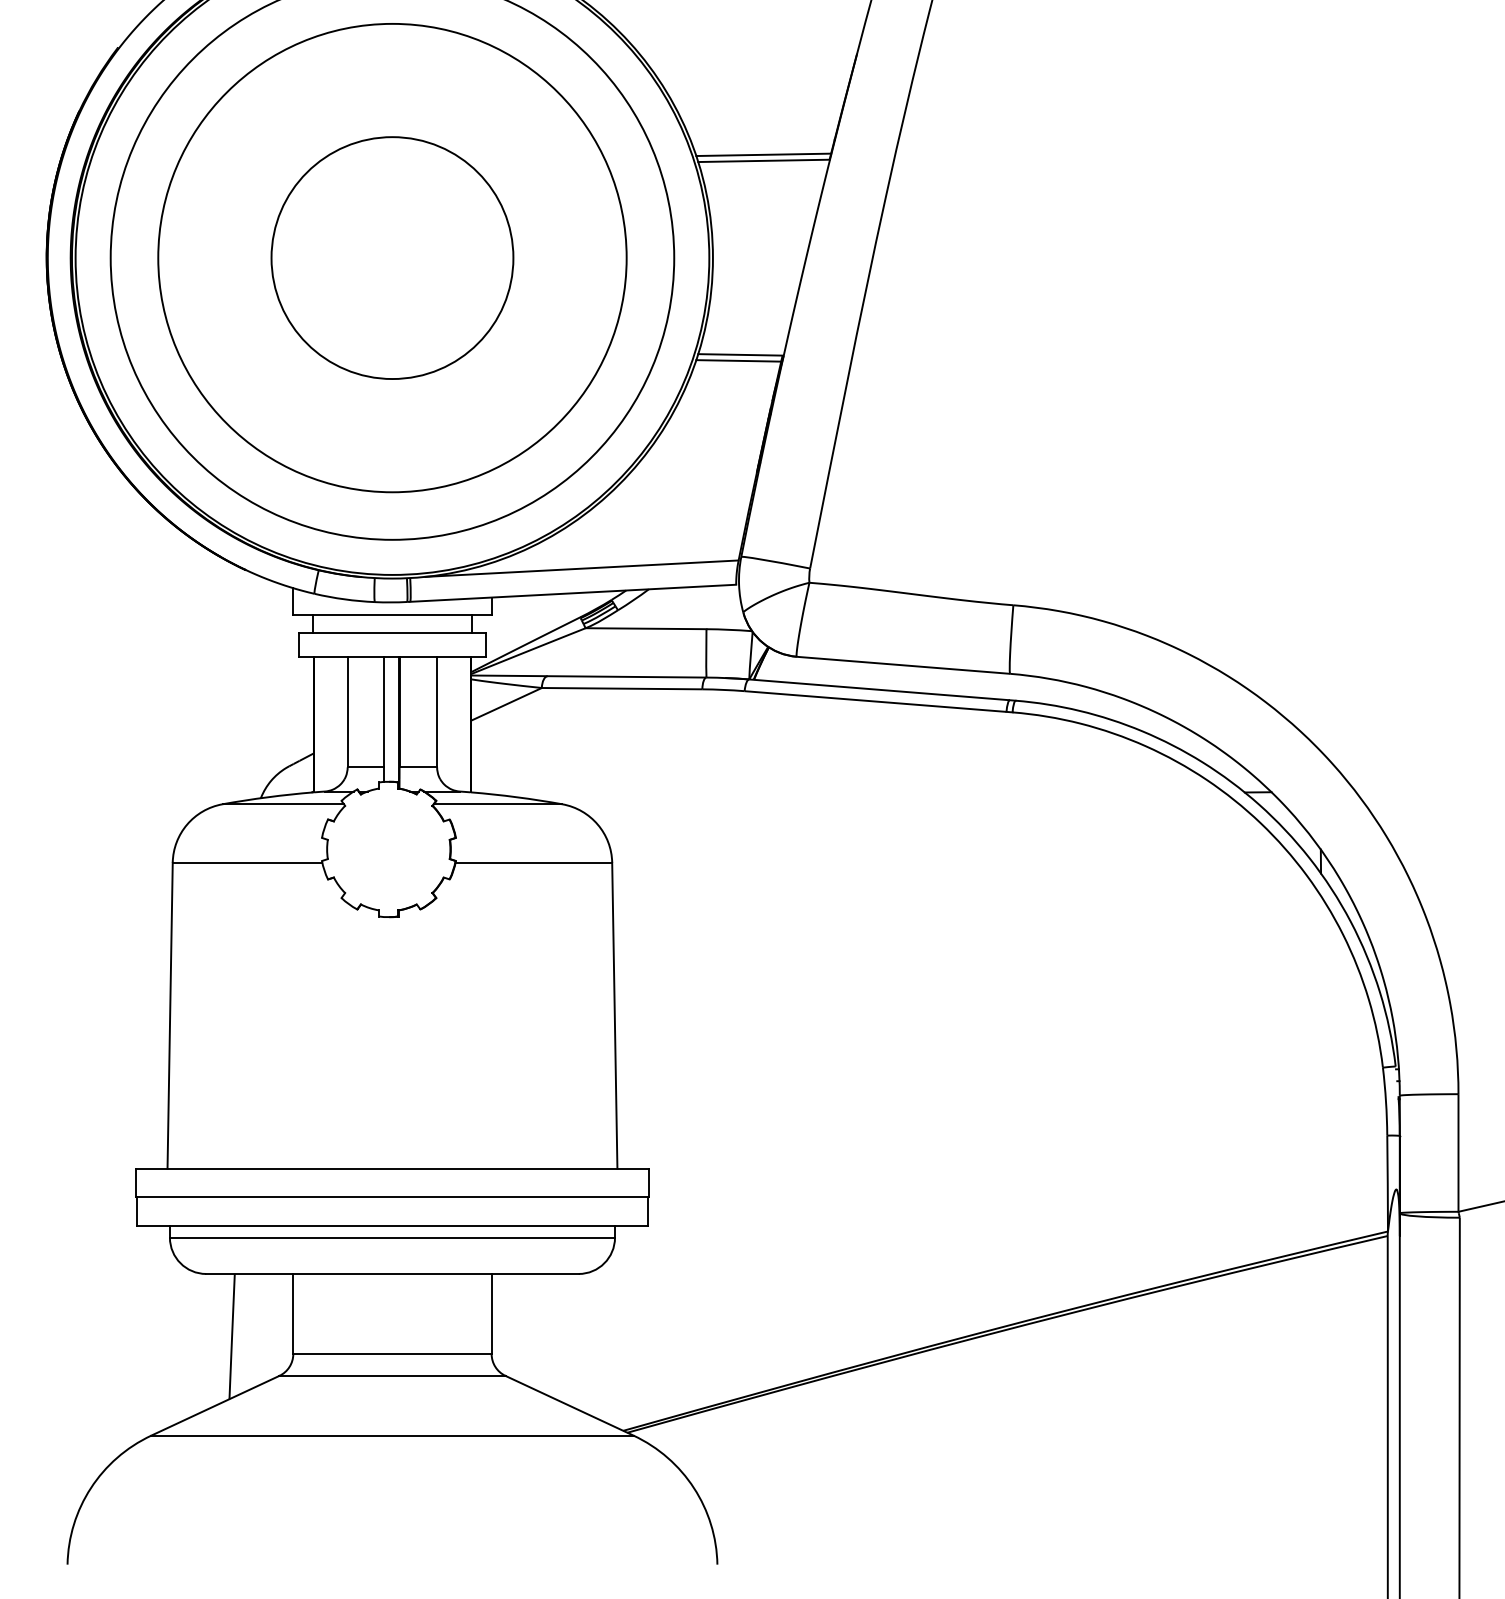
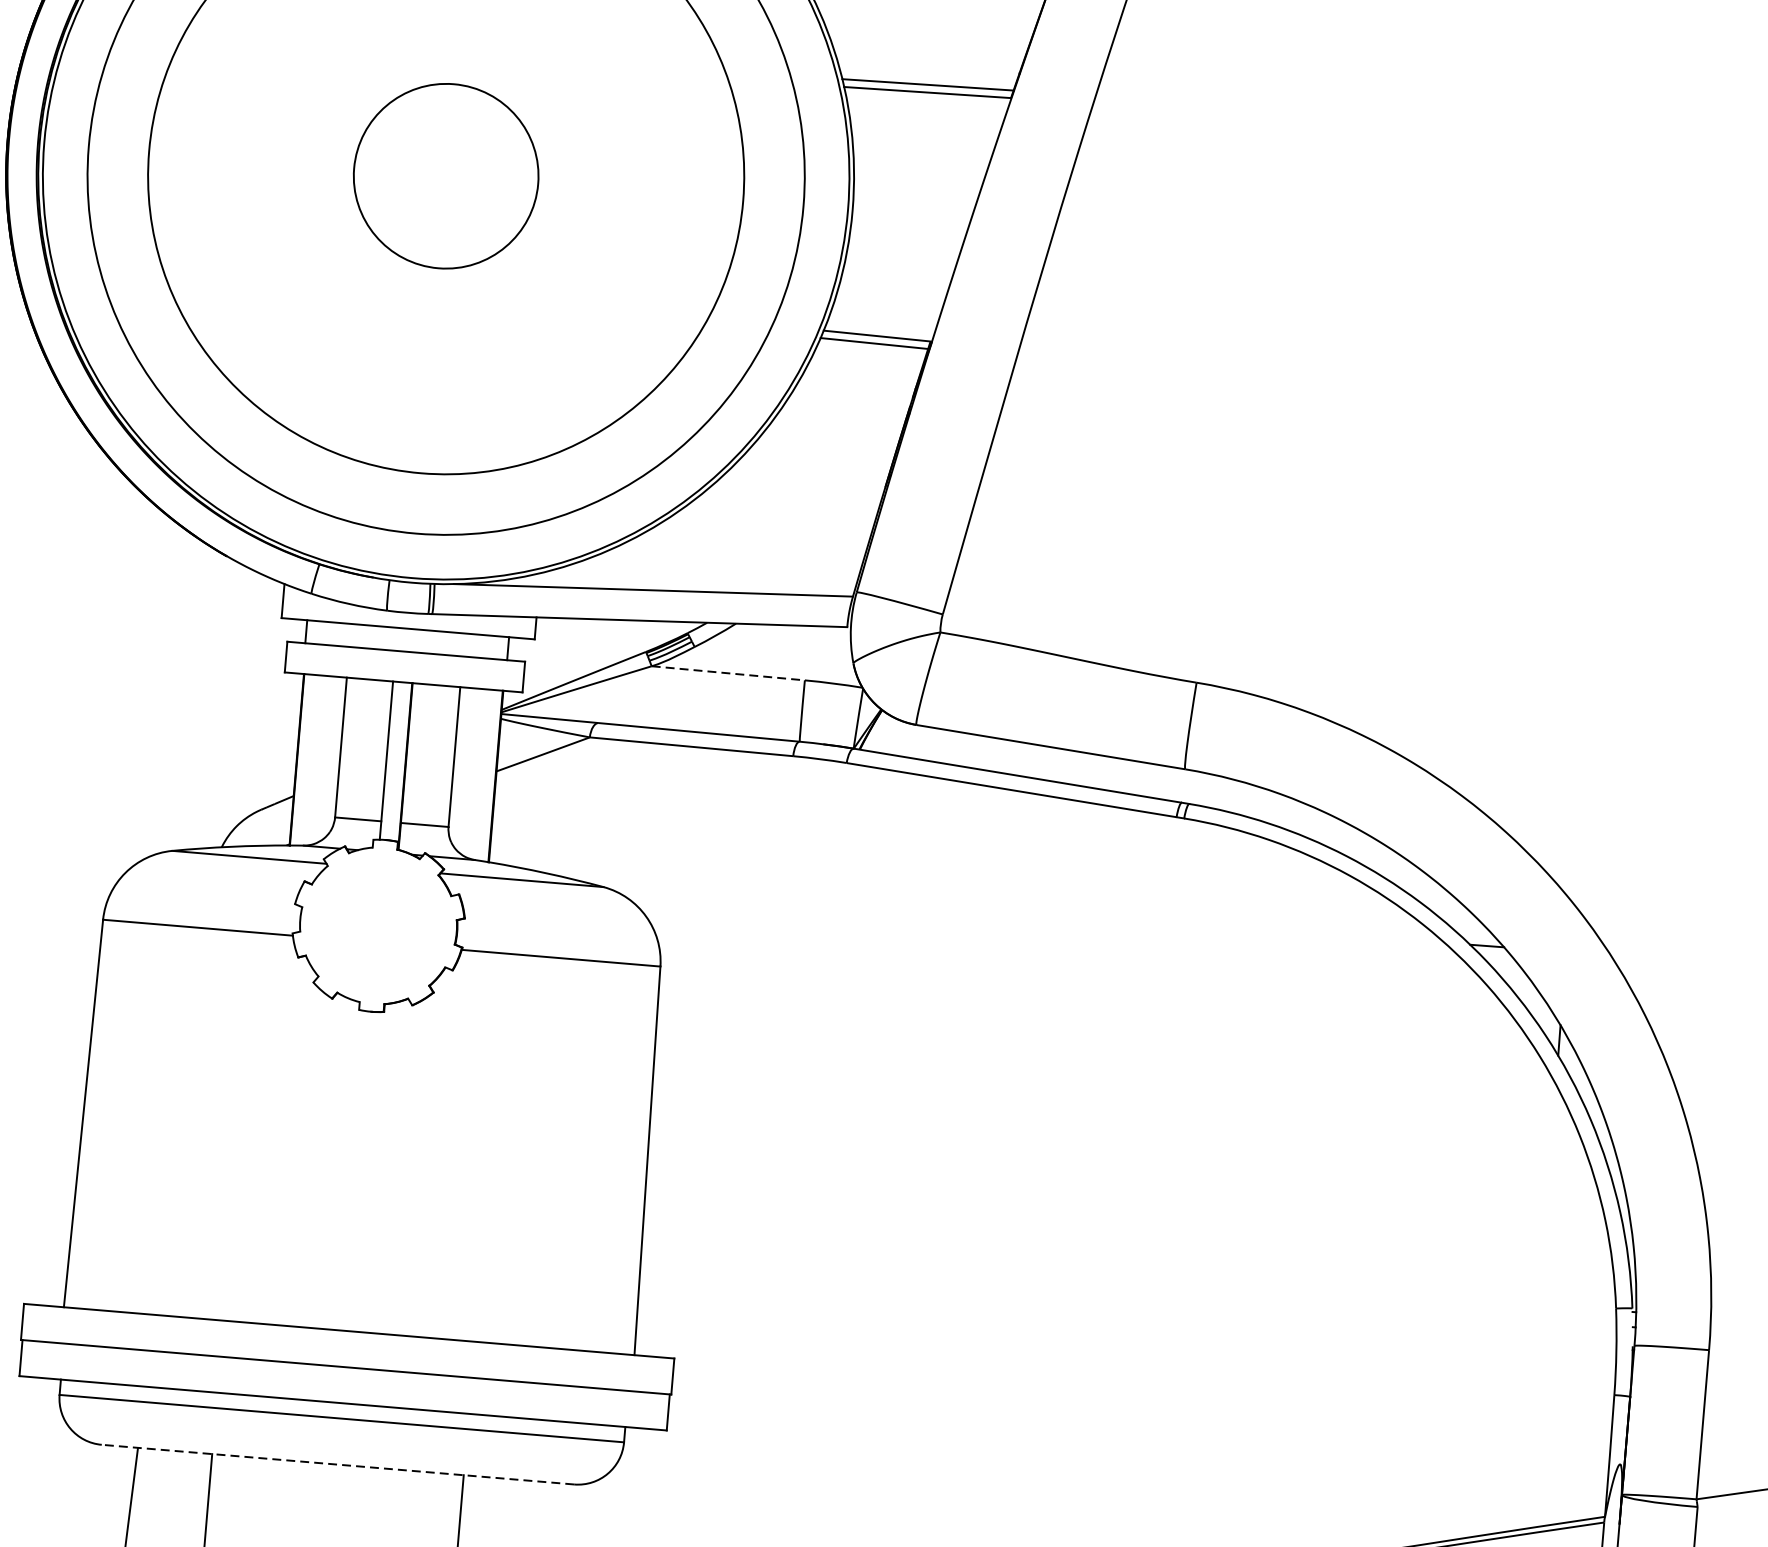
circle: (392, 258) -> (446, 176), size x0.6
line: (646, 628) -> (728, 673), solid -> dashed
line: (391, 1273) -> (336, 1463), solid -> dashed

